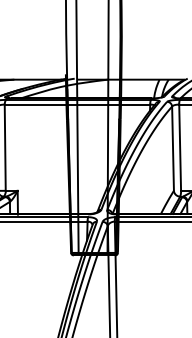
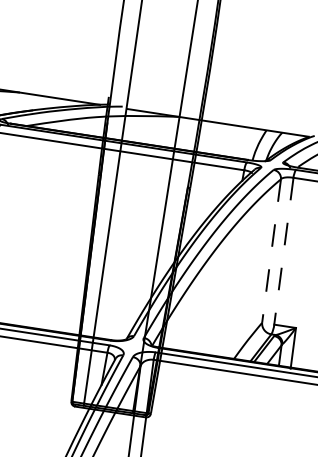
line: (180, 148) -> (284, 252), solid -> dashed
line: (173, 149) -> (272, 252), solid -> dashed

